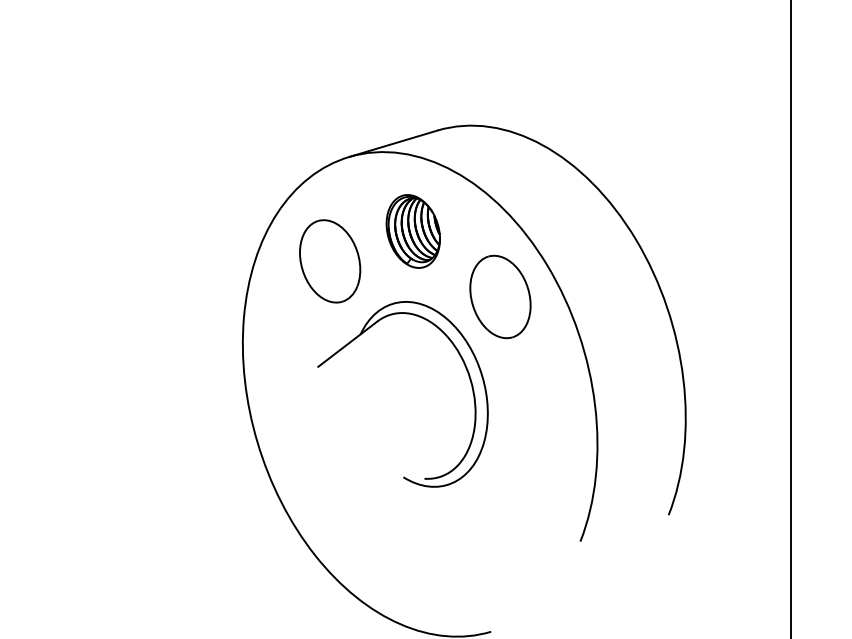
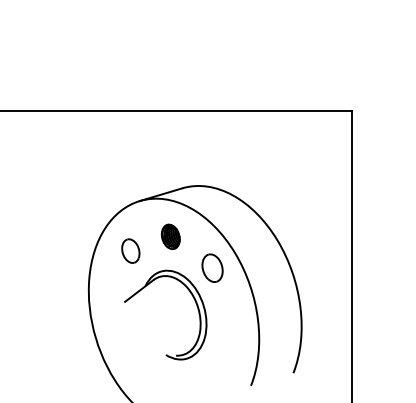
part: (412, 230) -> (170, 236), size x0.7
part: (329, 259) -> (130, 250), size x0.6
part: (500, 295) -> (212, 267), size x0.7

